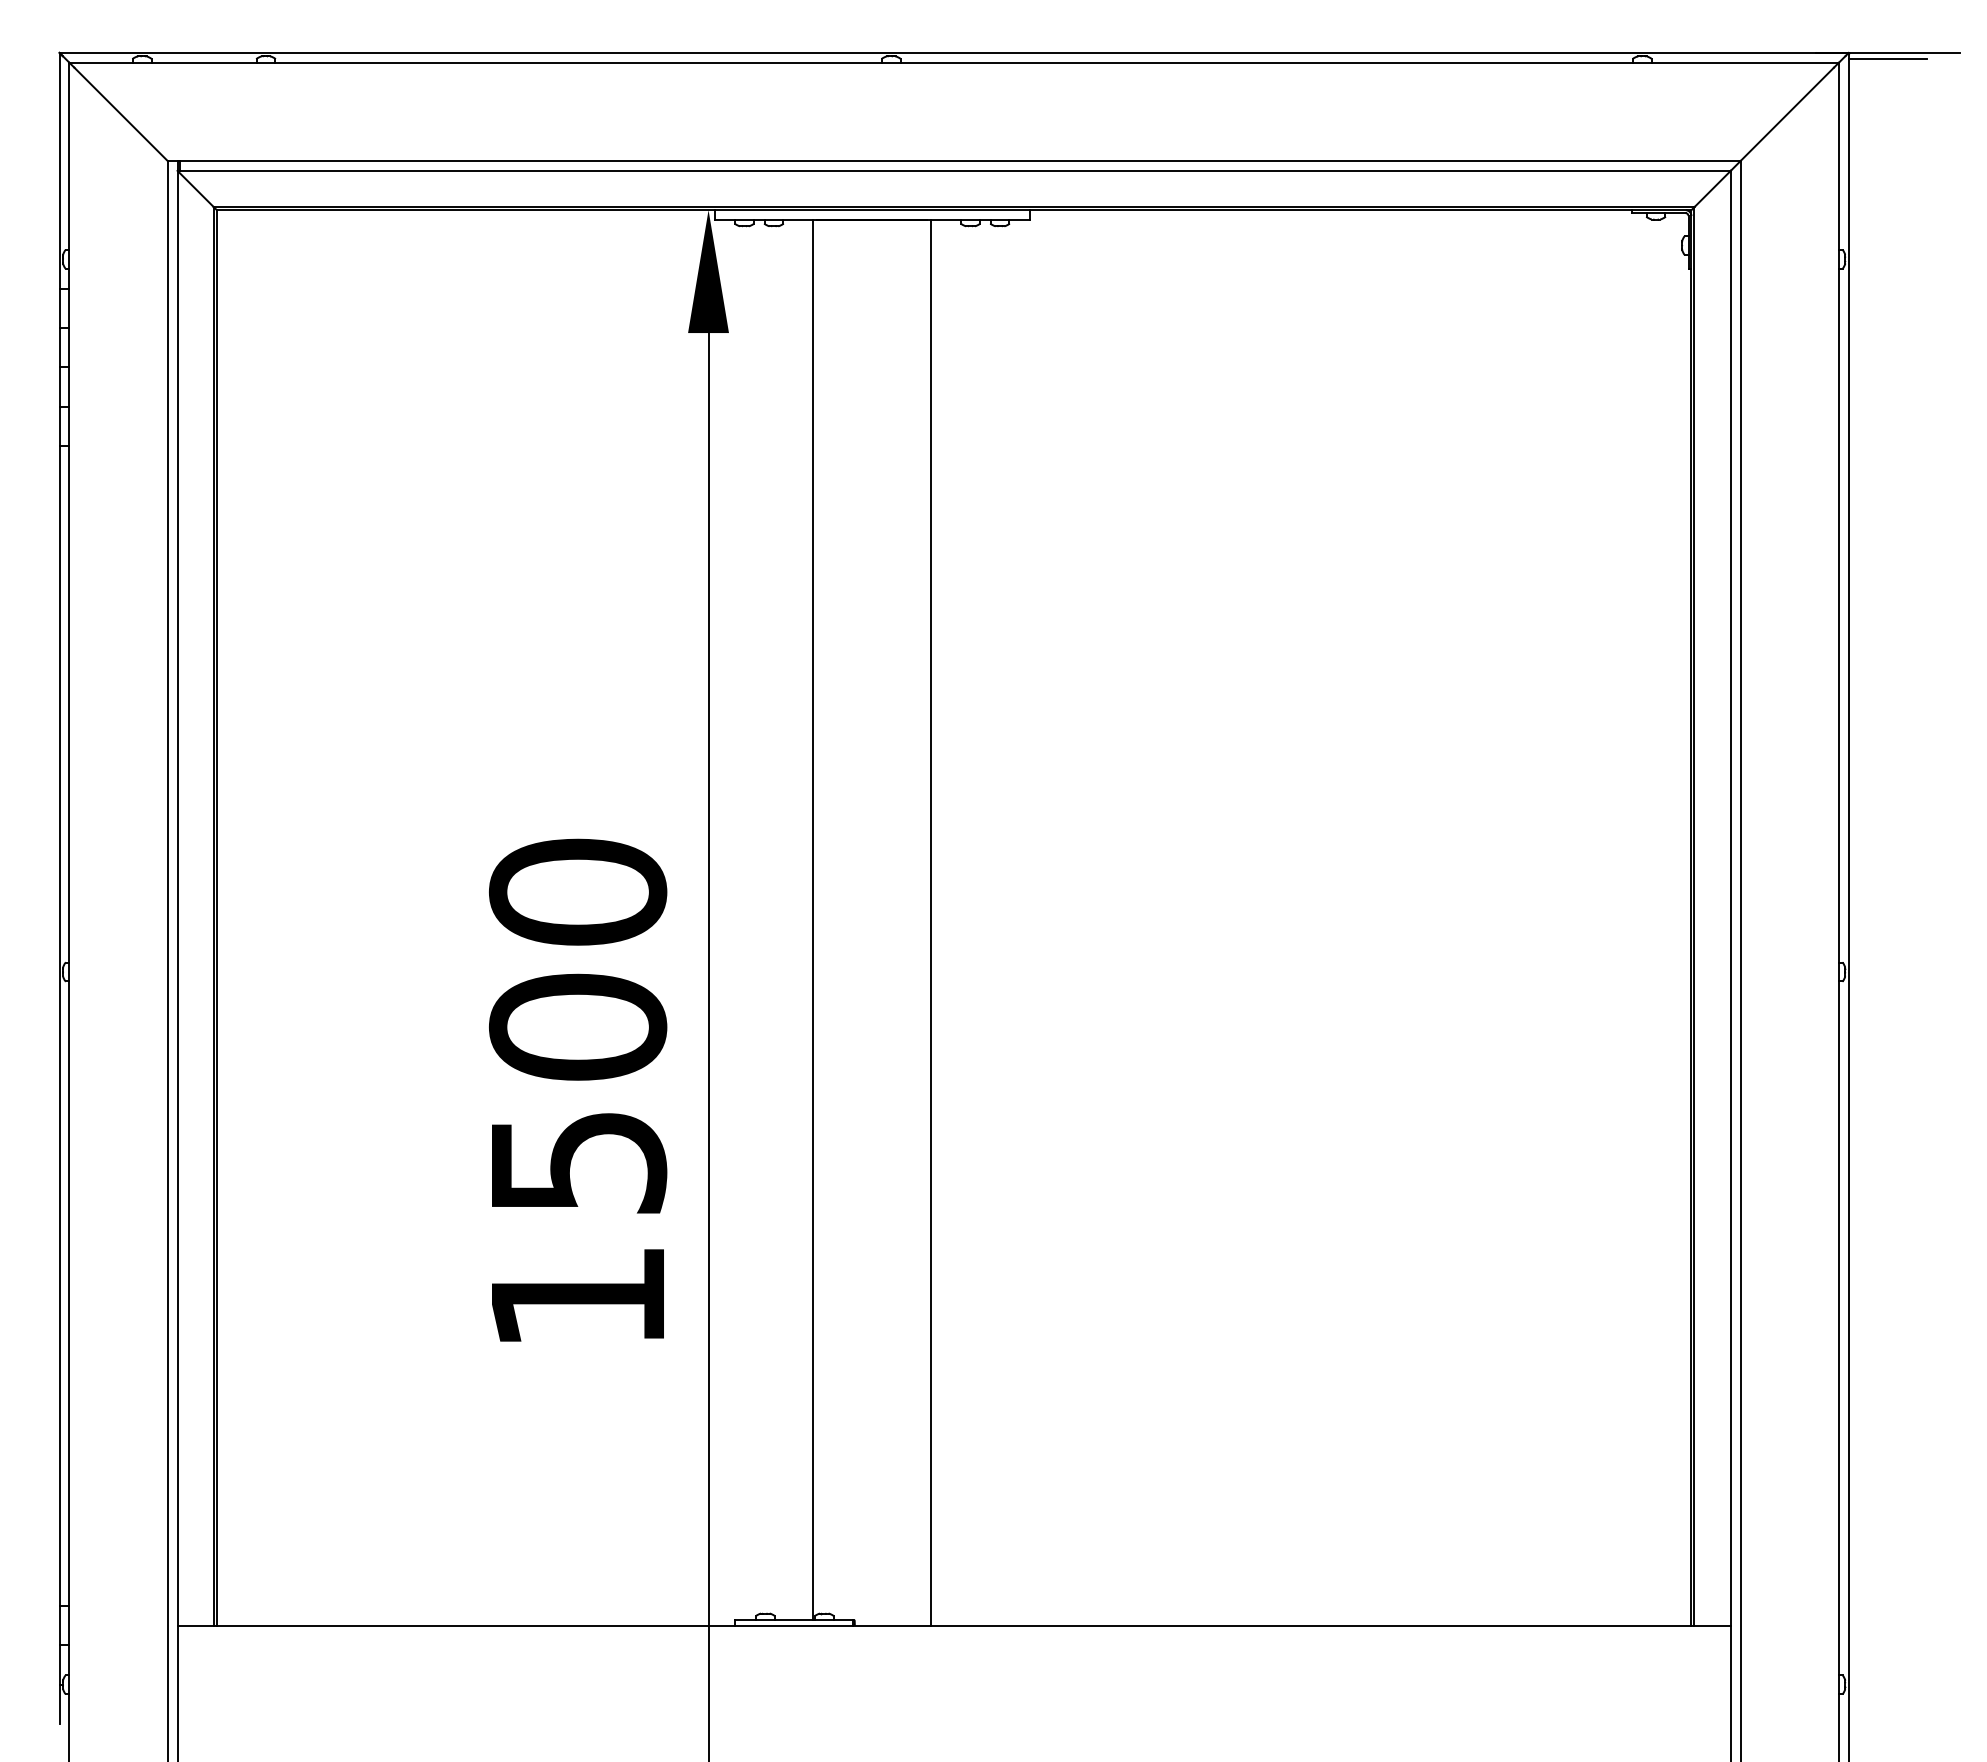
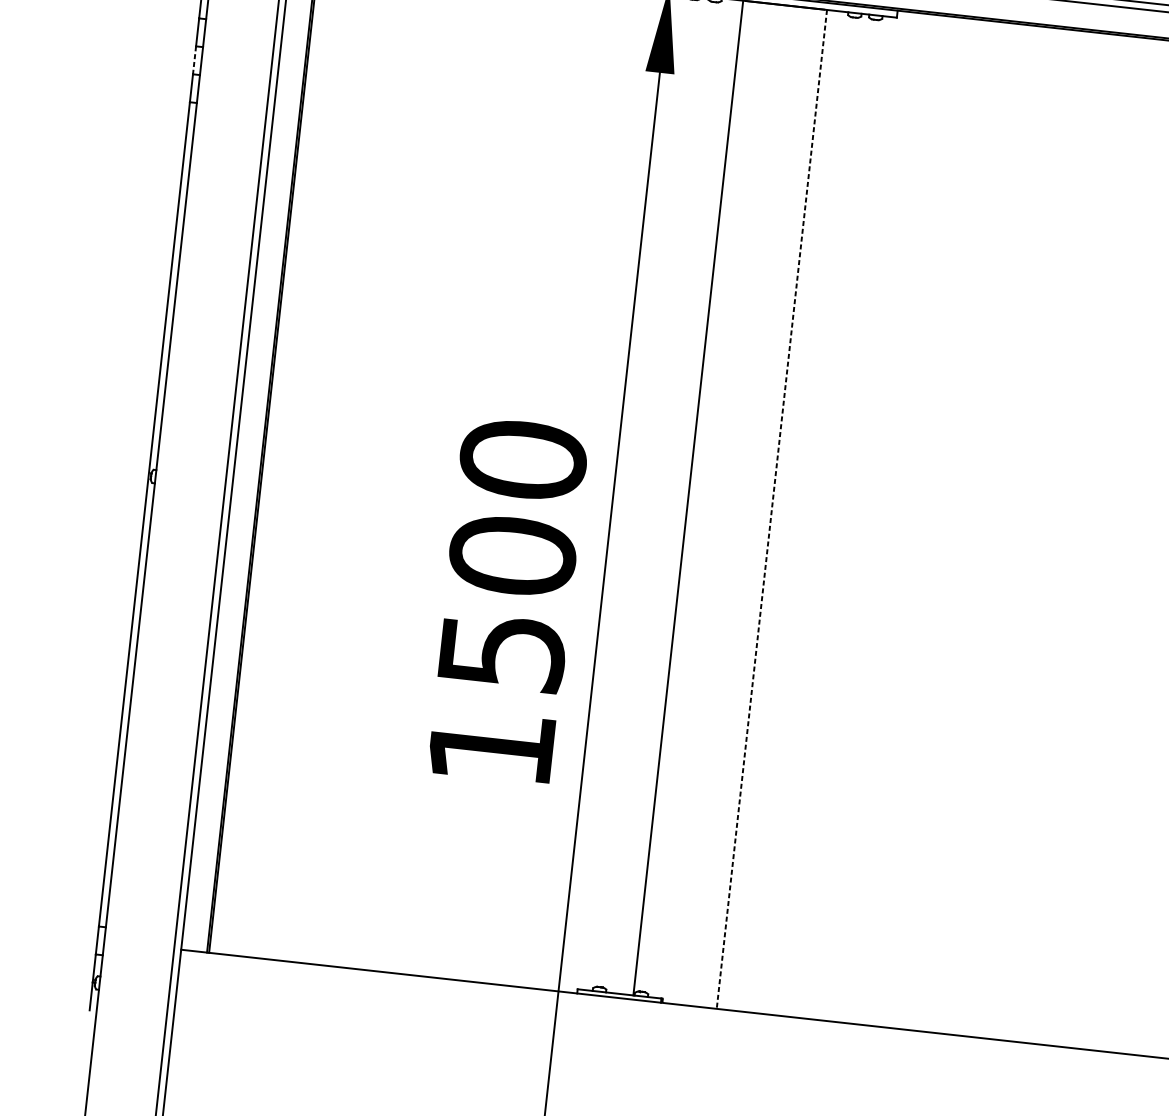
line: (59, 387) -> (194, 60), solid -> dashed
line: (931, 922) -> (772, 509), solid -> dashed

